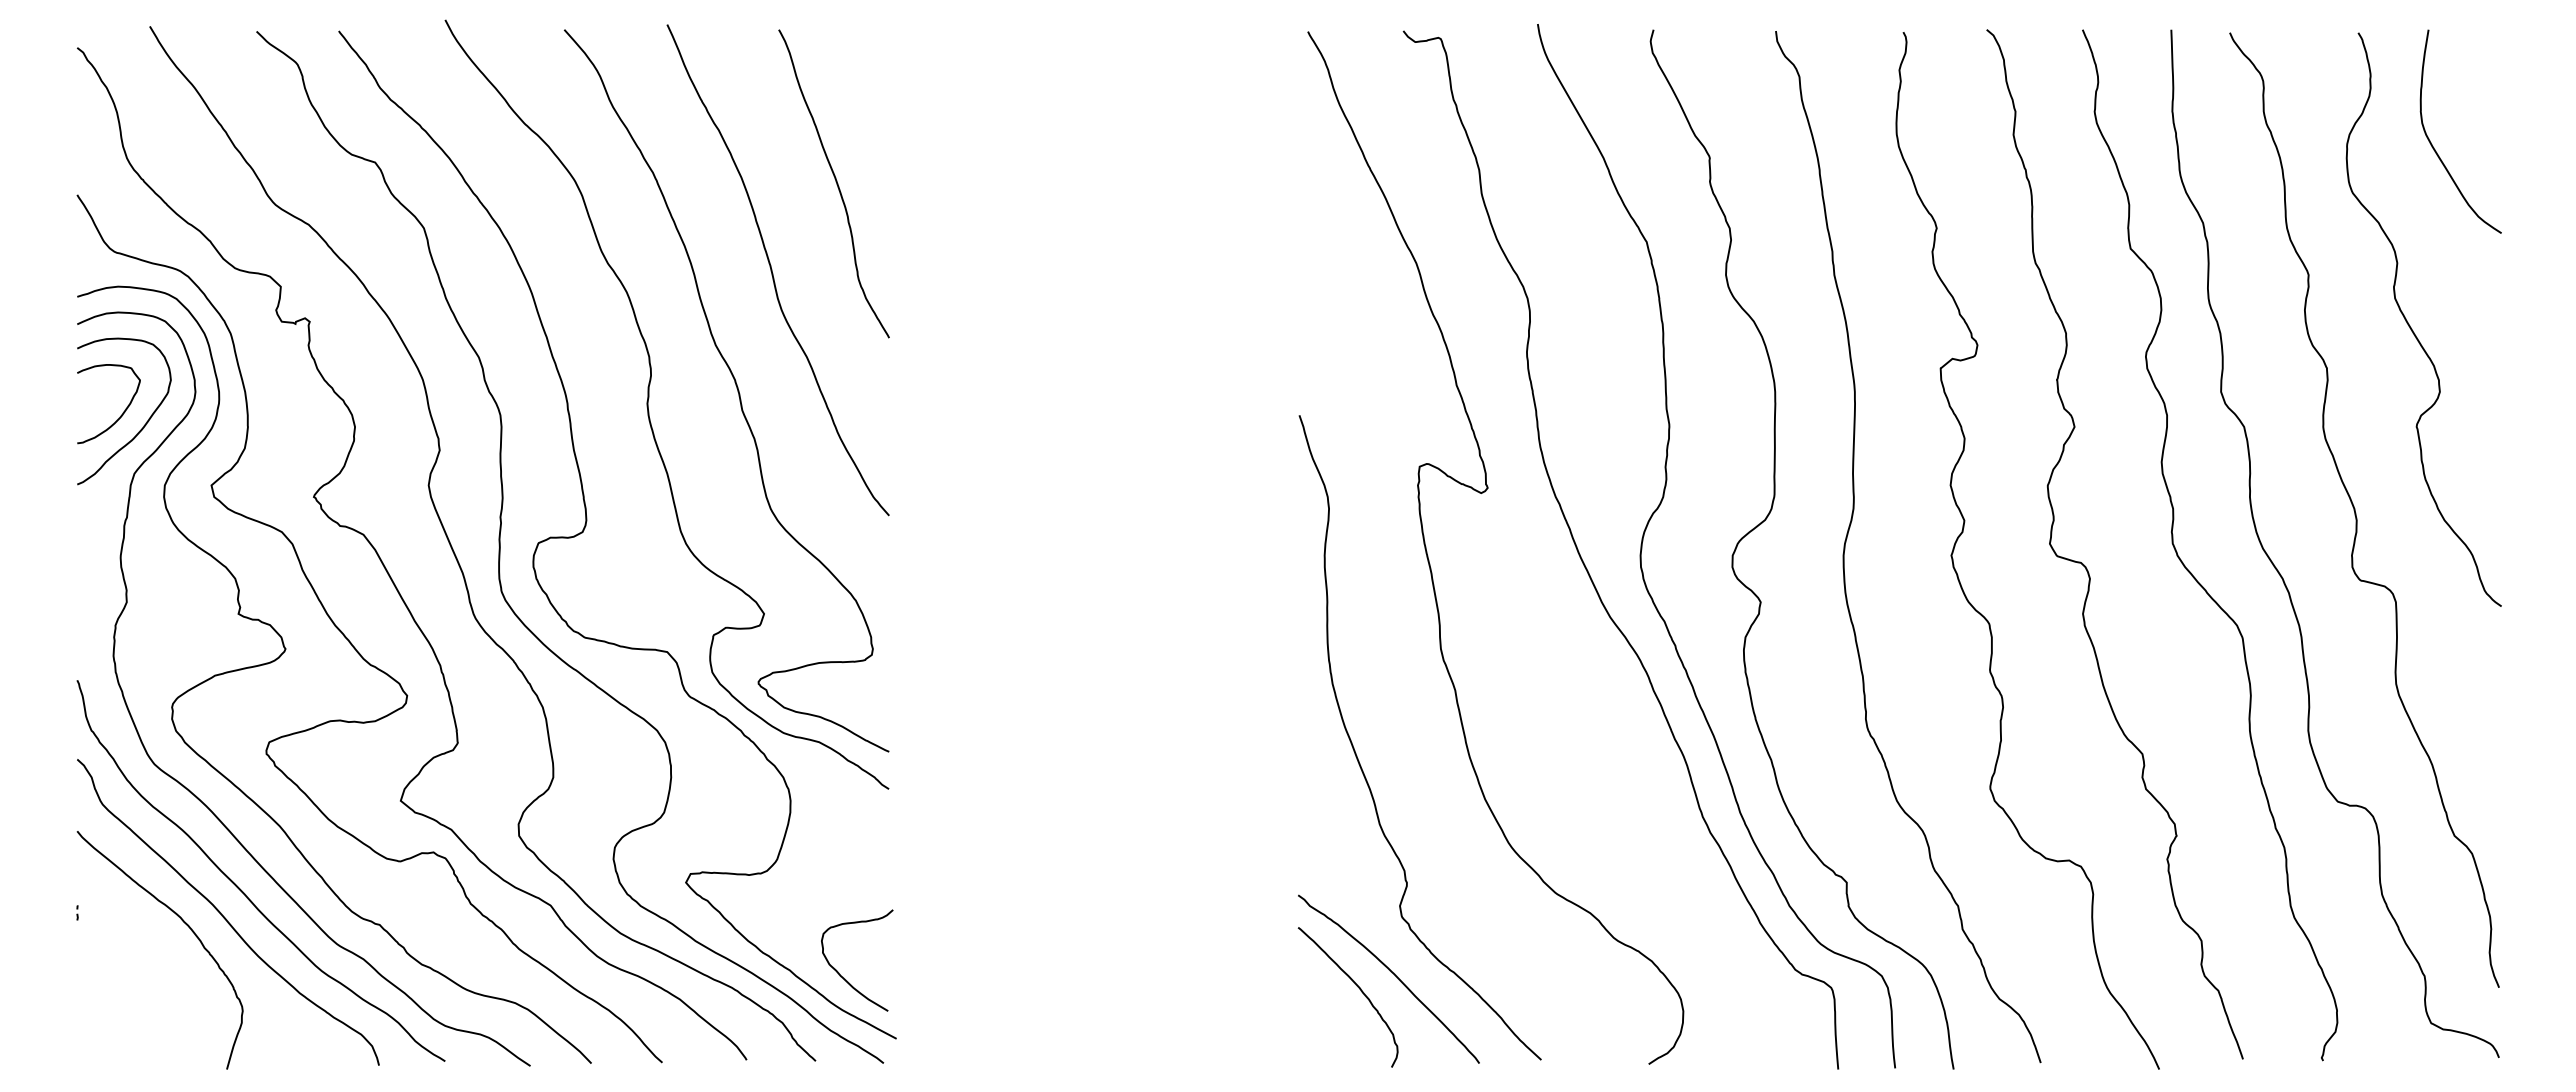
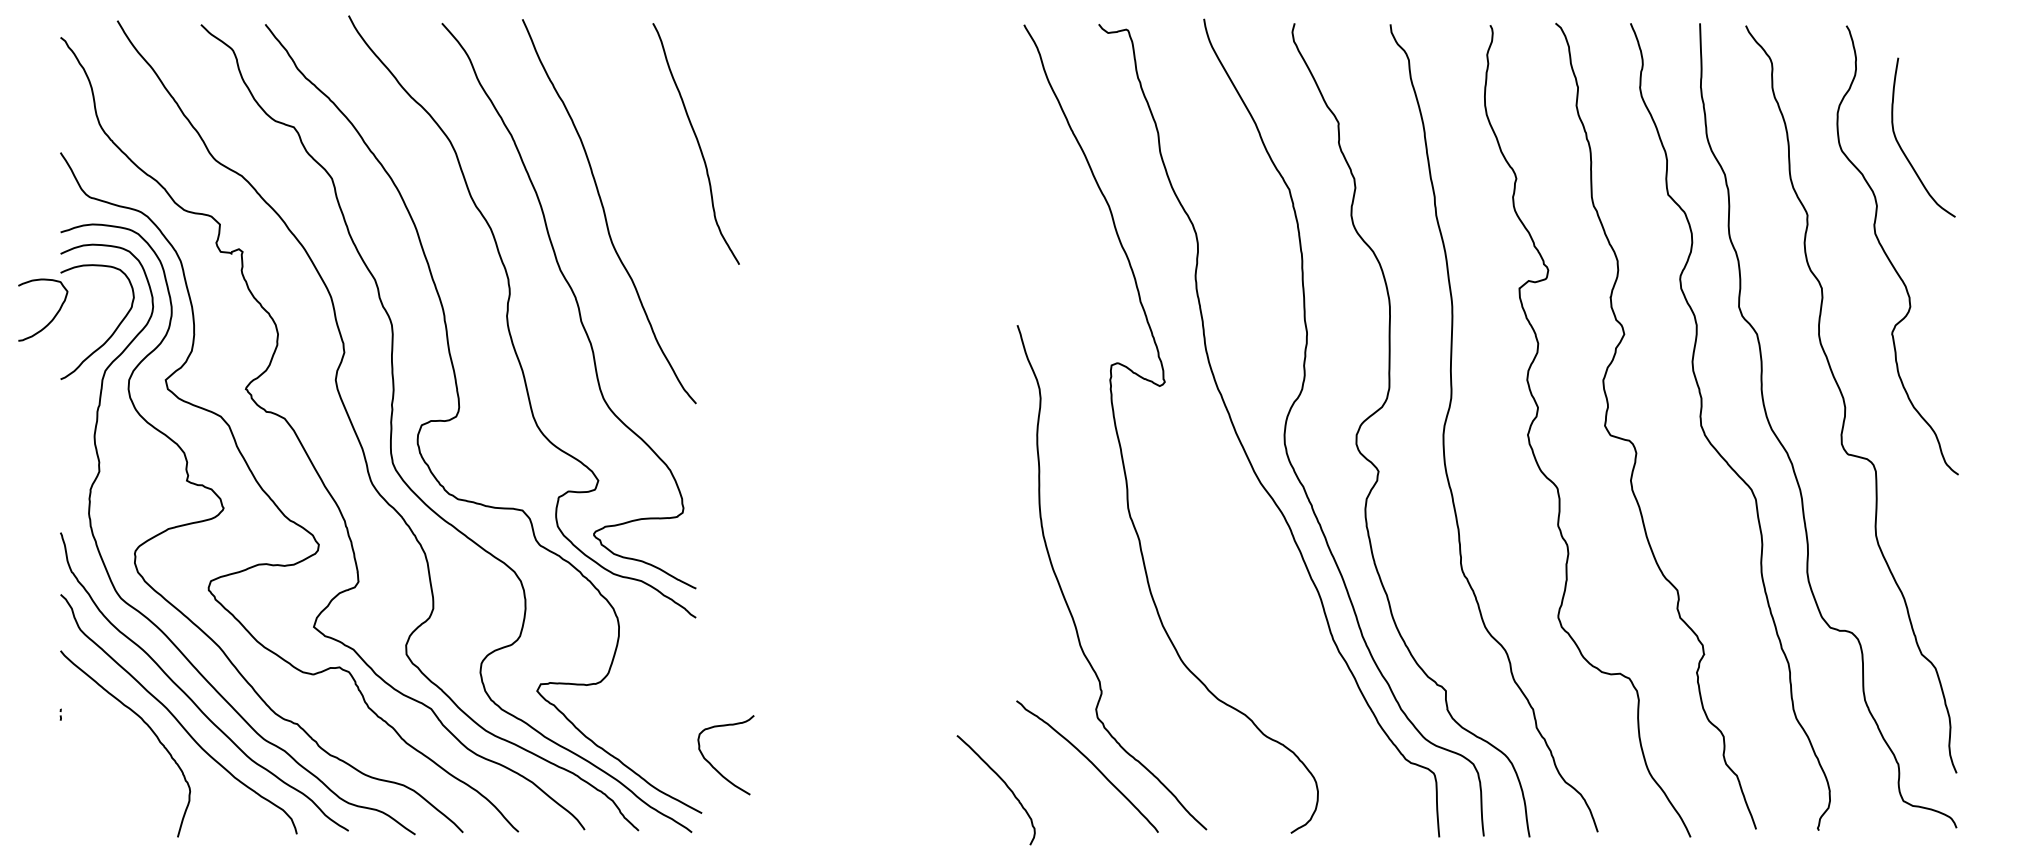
curve: (2434, 147) -> (1902, 149), moved
curve: (835, 181) -> (697, 142), moved
curve: (122, 412) -> (53, 316), moved
curve: (839, 972) -> (712, 764), moved
curve: (1357, 987) -> (1003, 782), moved

